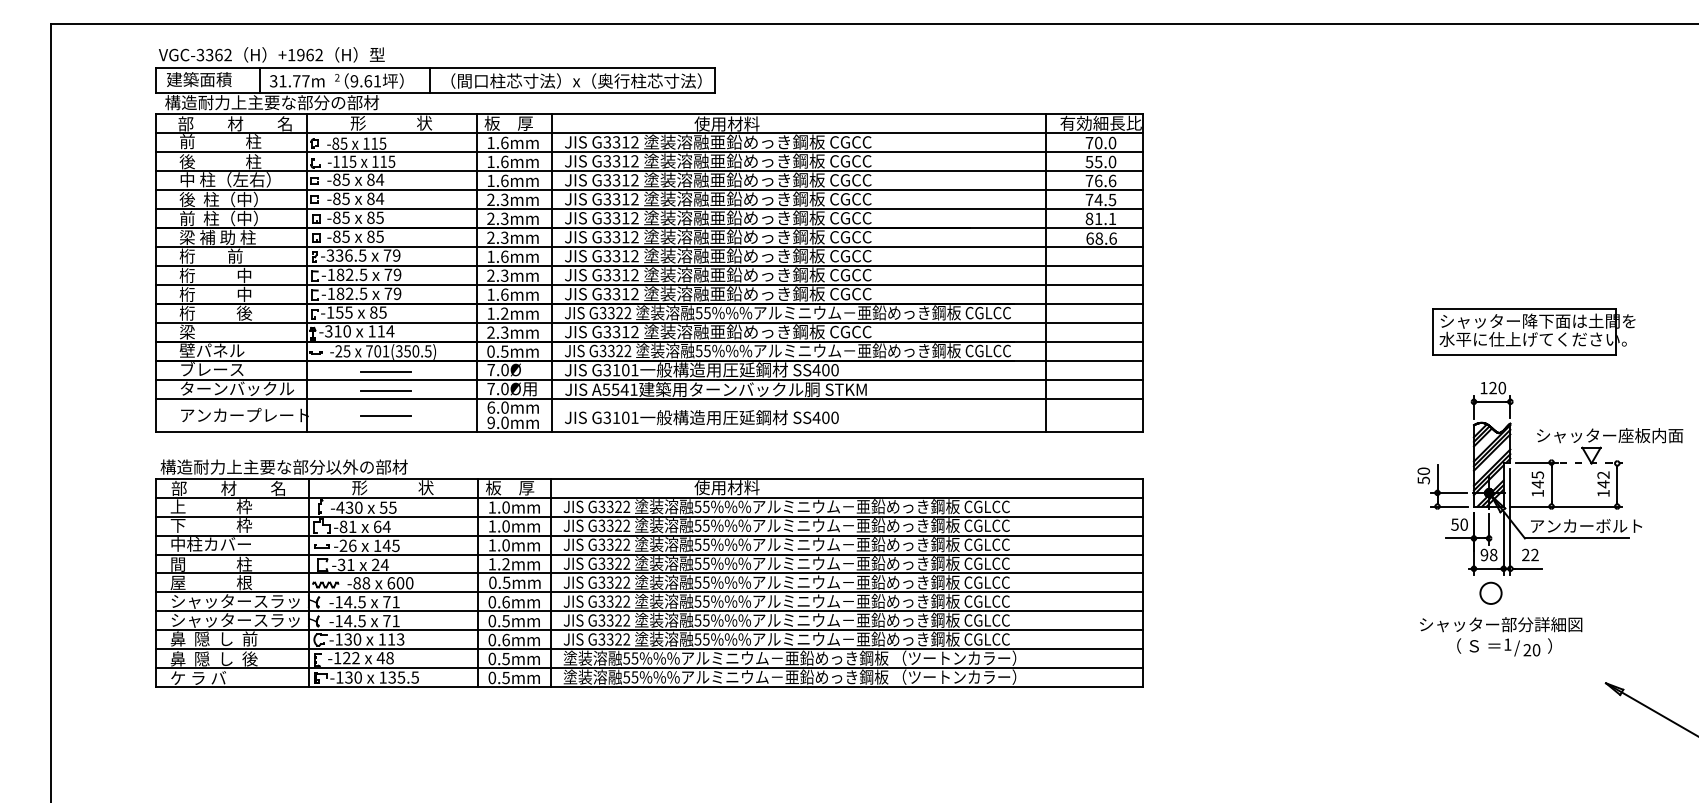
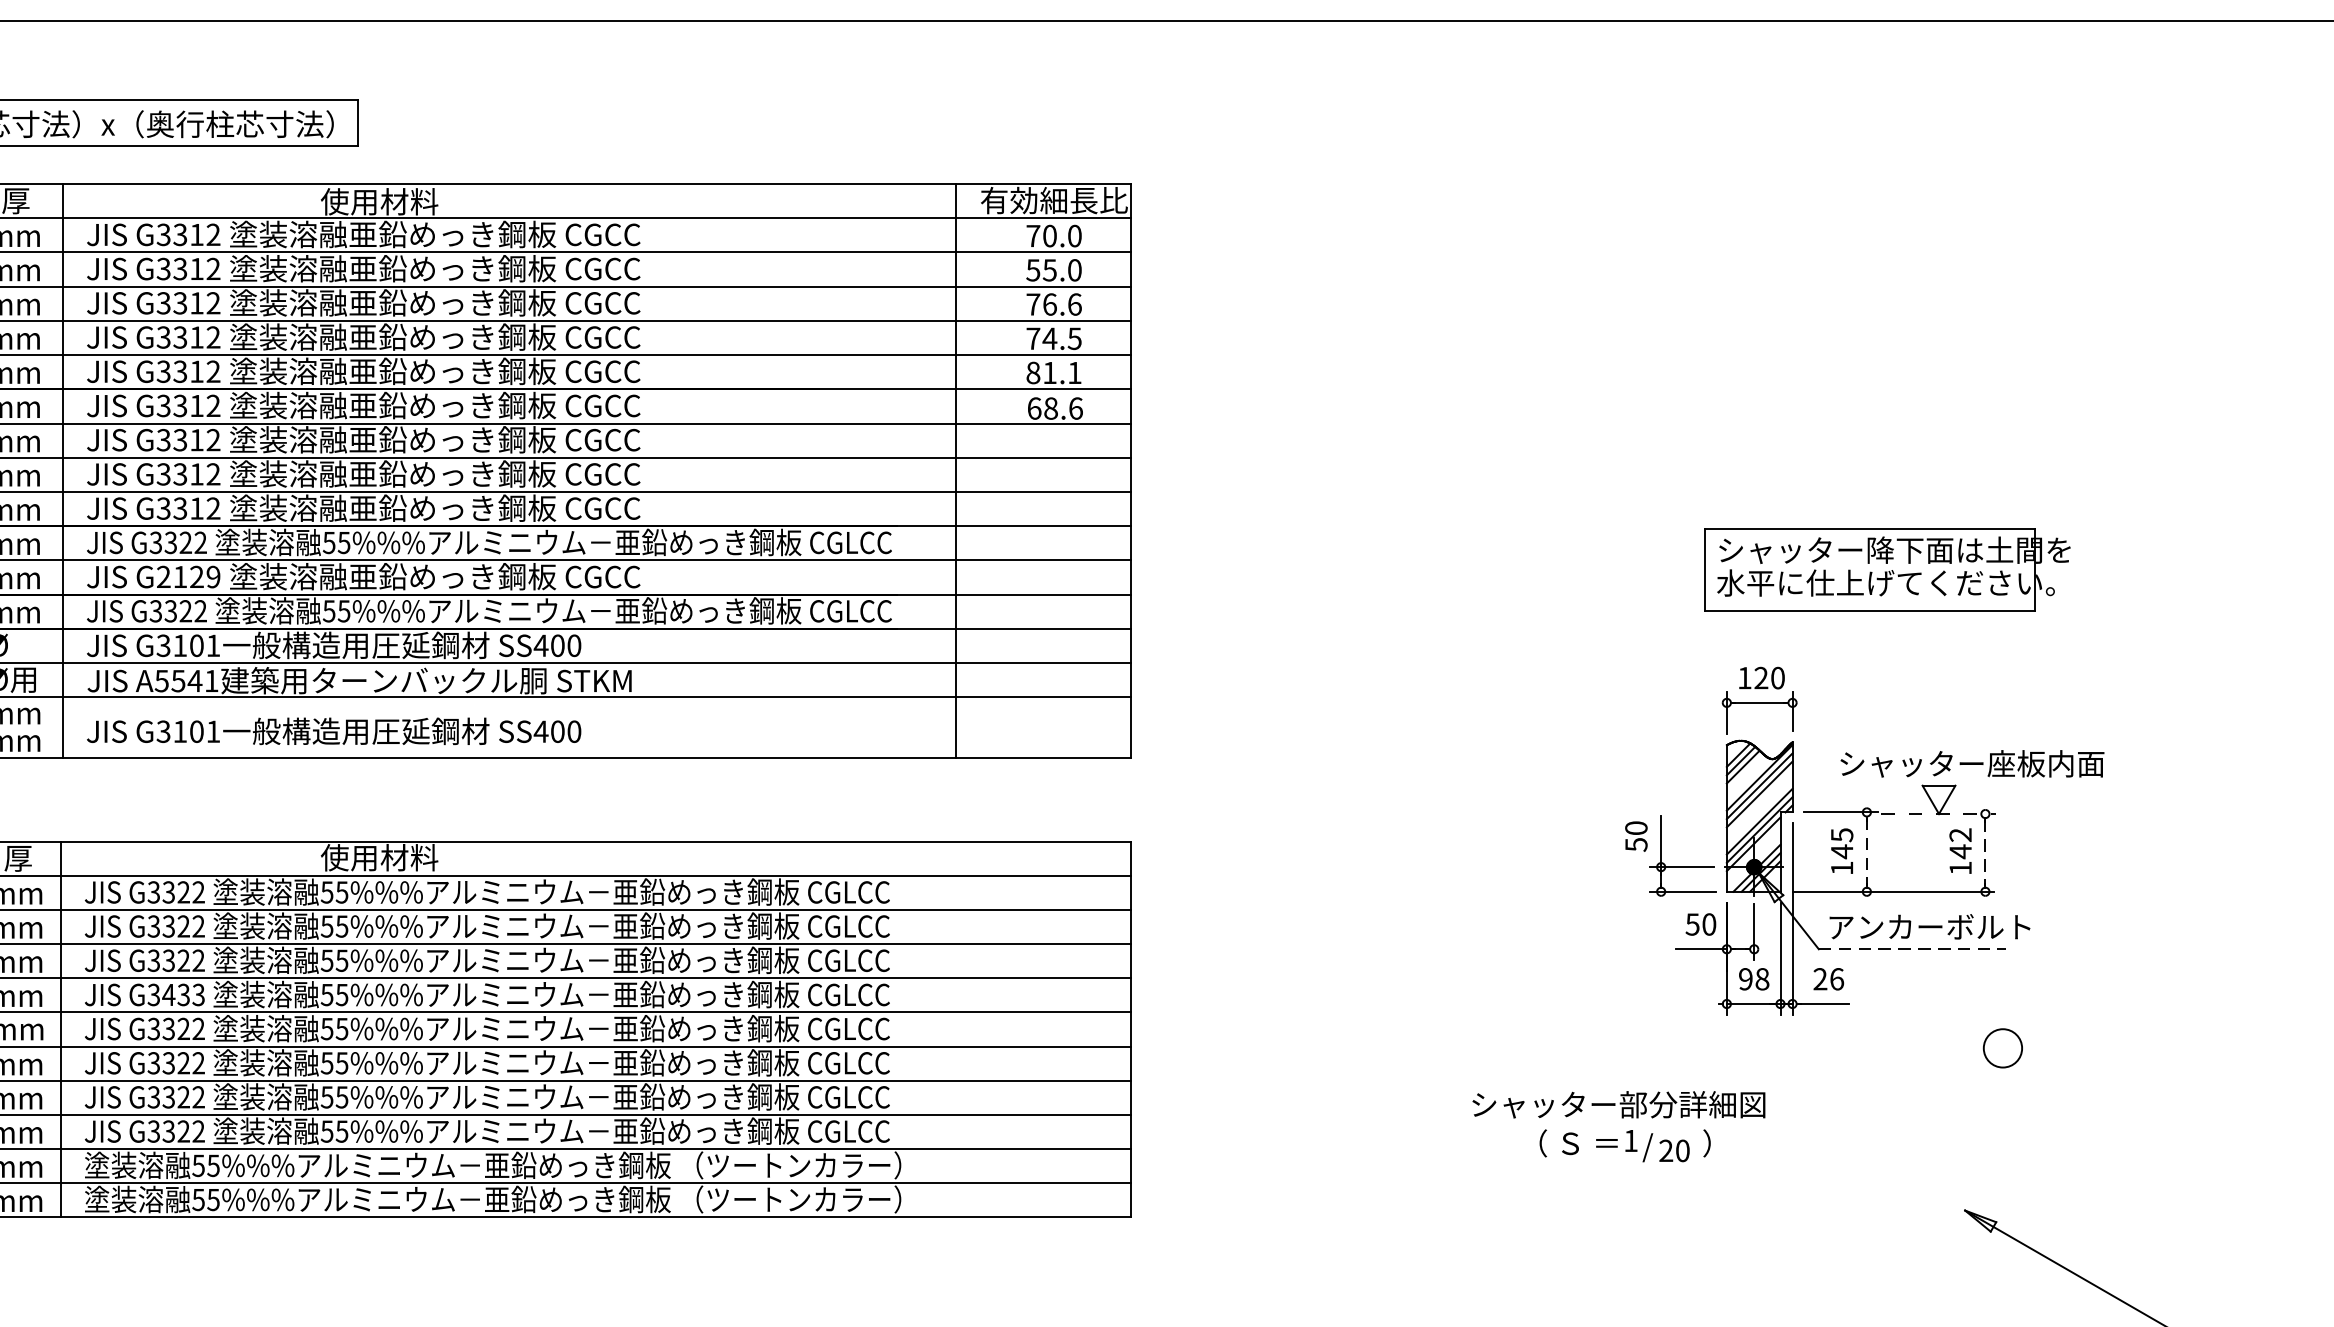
text: (620, 331) -> (187, 576), G3312 -> G2129
part: (1533, 331) -> (1886, 568), moved
line: (1551, 484) -> (1866, 851), solid -> dashed
line: (1617, 485) -> (1985, 853), solid -> dashed
line: (1576, 538) -> (1911, 949), solid -> dashed
text: (1534, 554) -> (1836, 978), 22 -> 26
text: (618, 563) -> (183, 994), G3322 -> G3433
circle: (1490, 592) -> (2002, 1046), moved
text: (1501, 636) -> (1619, 1126), moved

